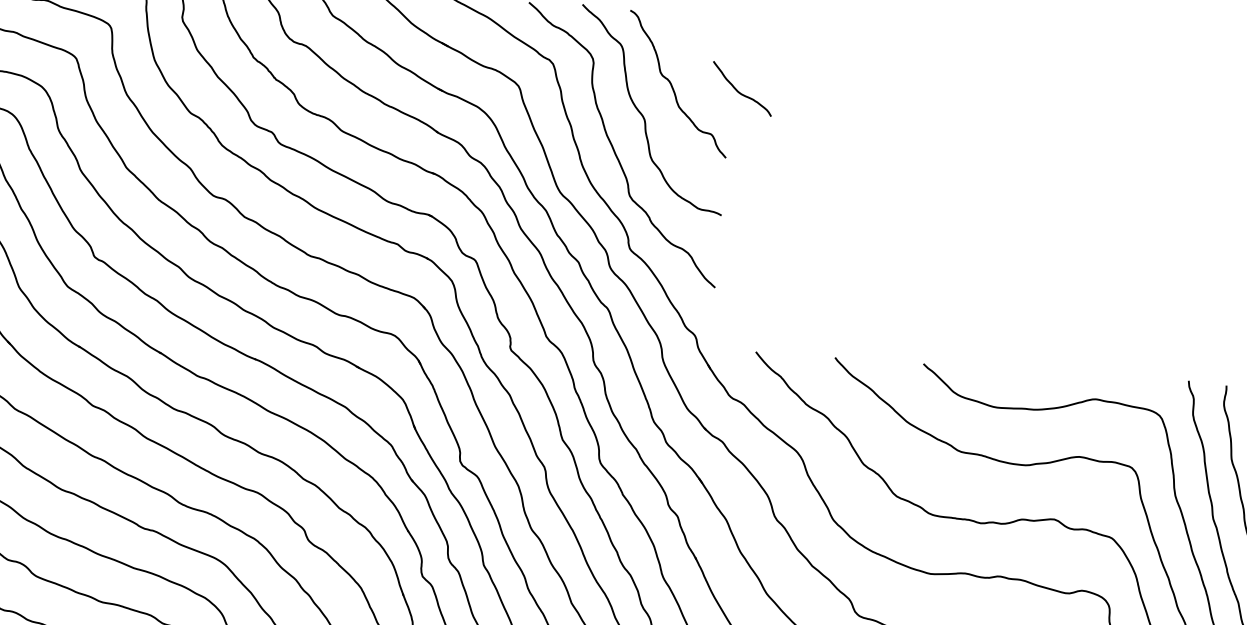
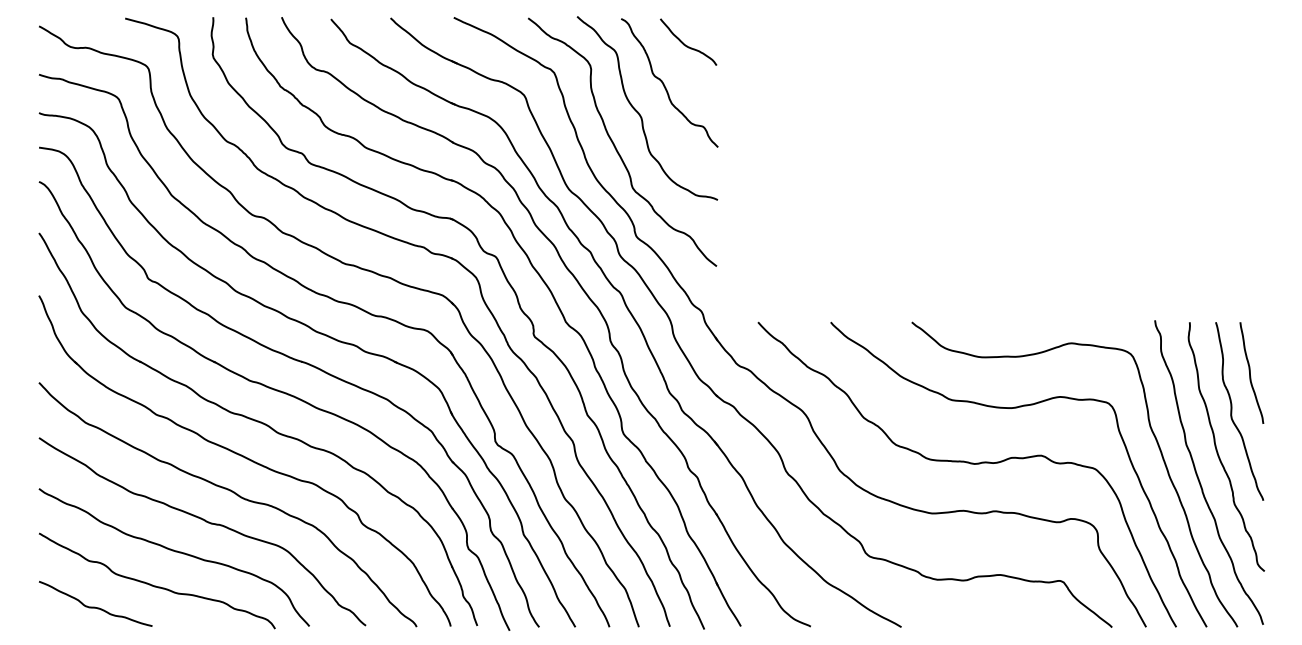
curve: (740, 92) -> (687, 45), moved

